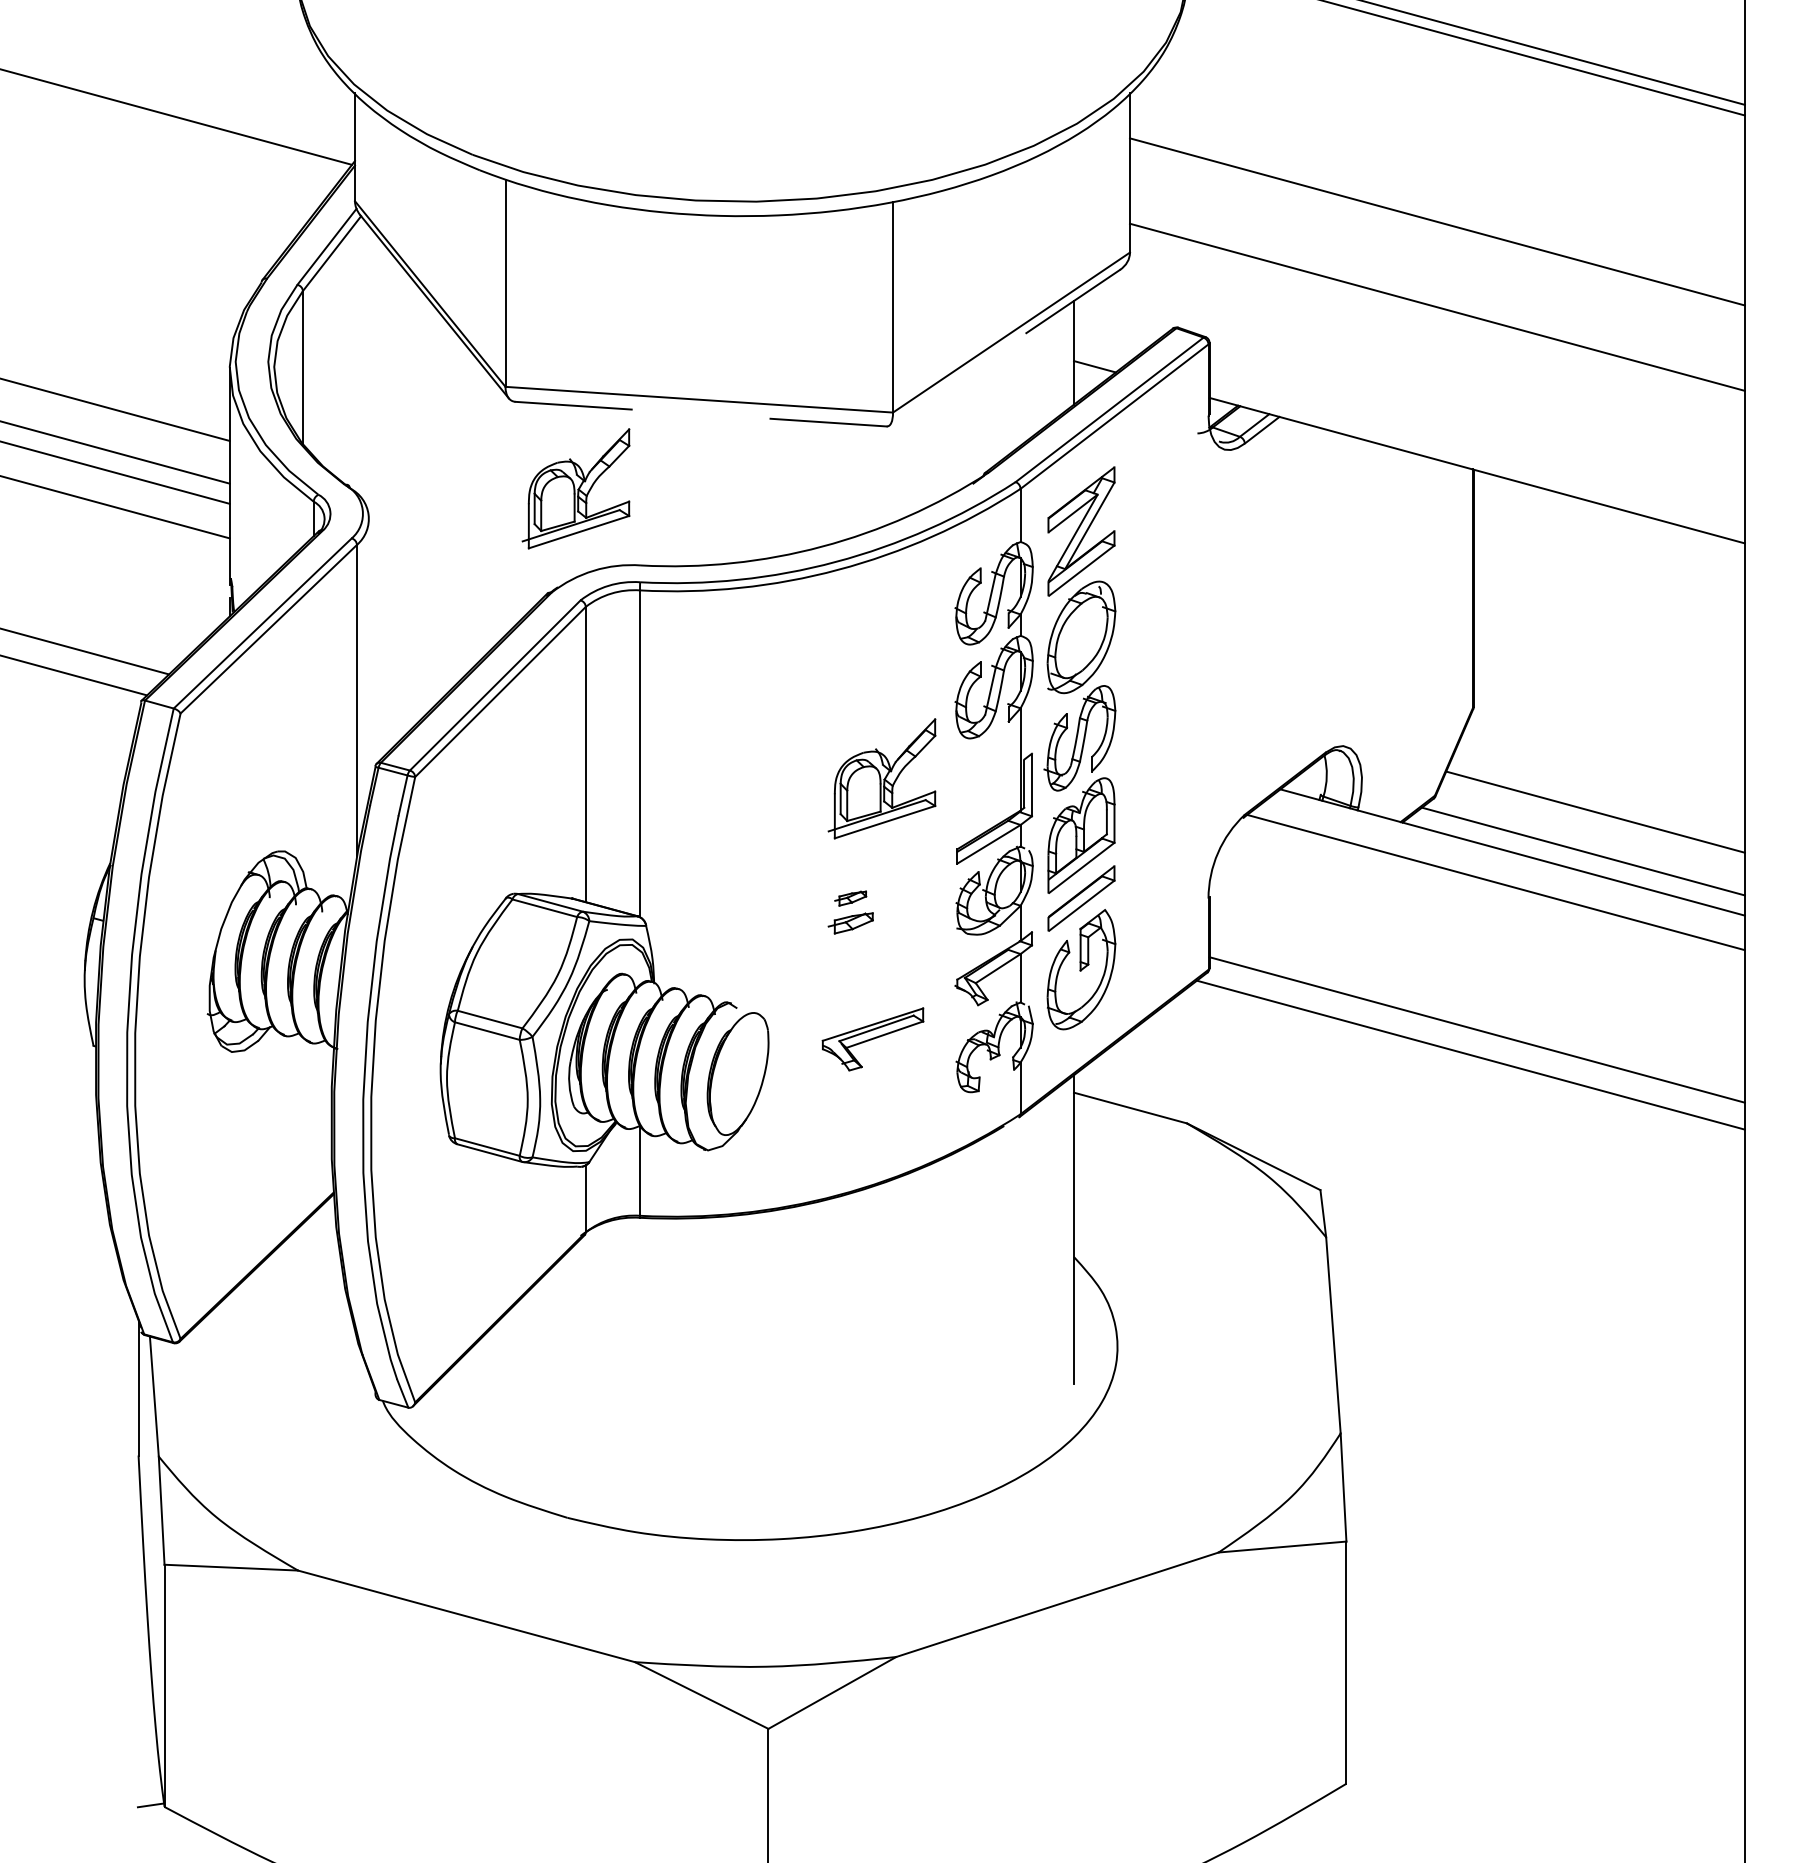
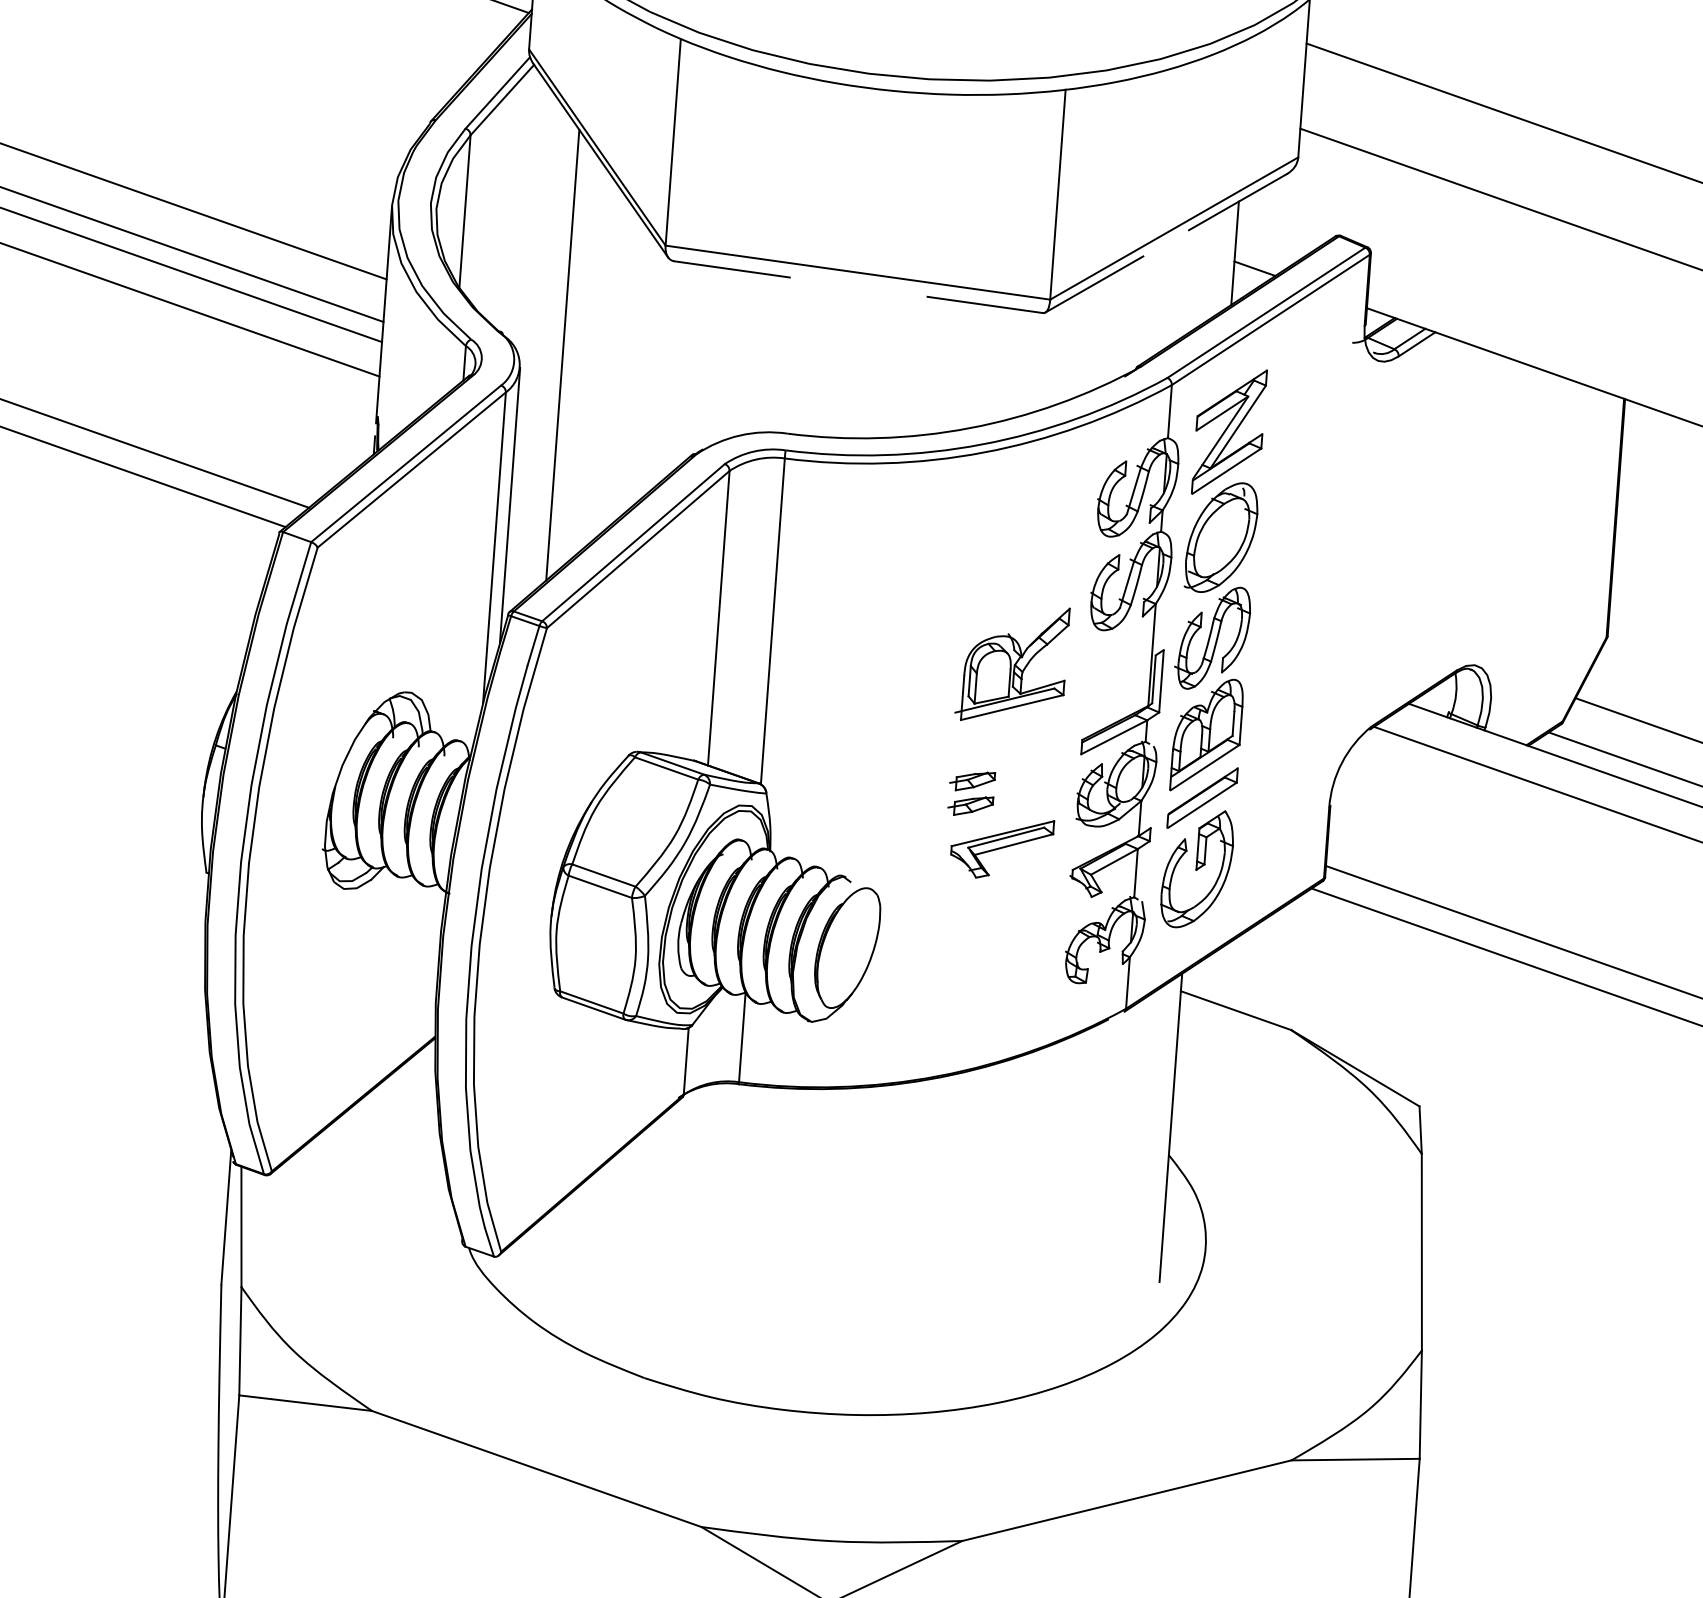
line: (935, 393) -> (1093, 283), added
part: (575, 488) -> (727, 352), removed
line: (410, 503) -> (562, 354), added
line: (369, 656) -> (510, 504), added
part: (850, 898) -> (972, 781), size x1.43
part: (872, 1039) -> (1001, 848), moved

